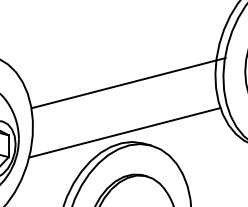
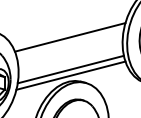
line: (129, 83) -> (70, 37), moved
line: (124, 121) -> (70, 69), added

